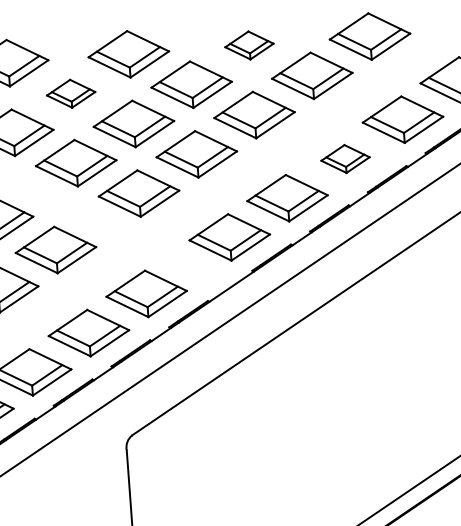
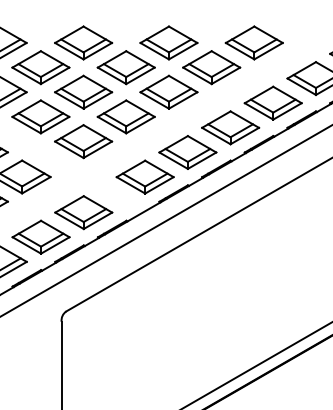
part: (248, 44) -> (168, 42), size x1.67
part: (70, 93) -> (40, 67), size x1.67
part: (345, 158) -> (230, 127), size x1.67

